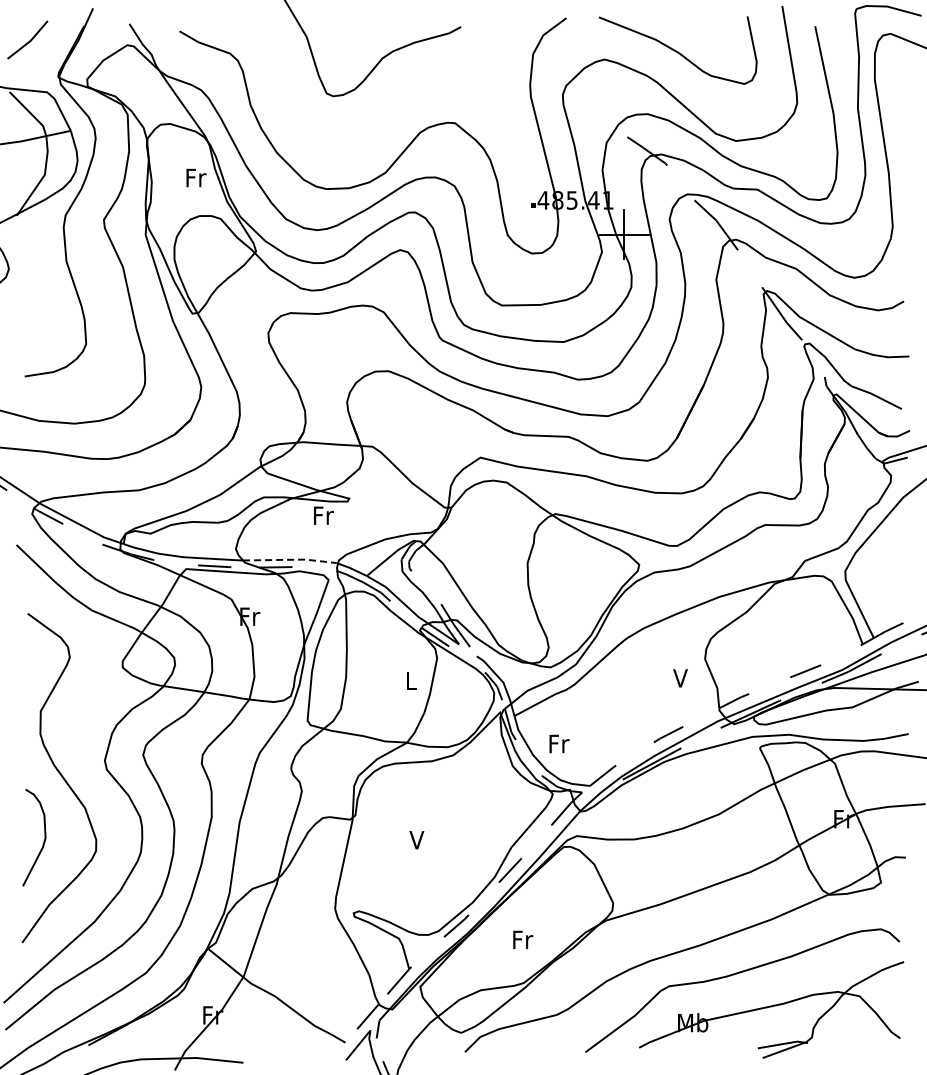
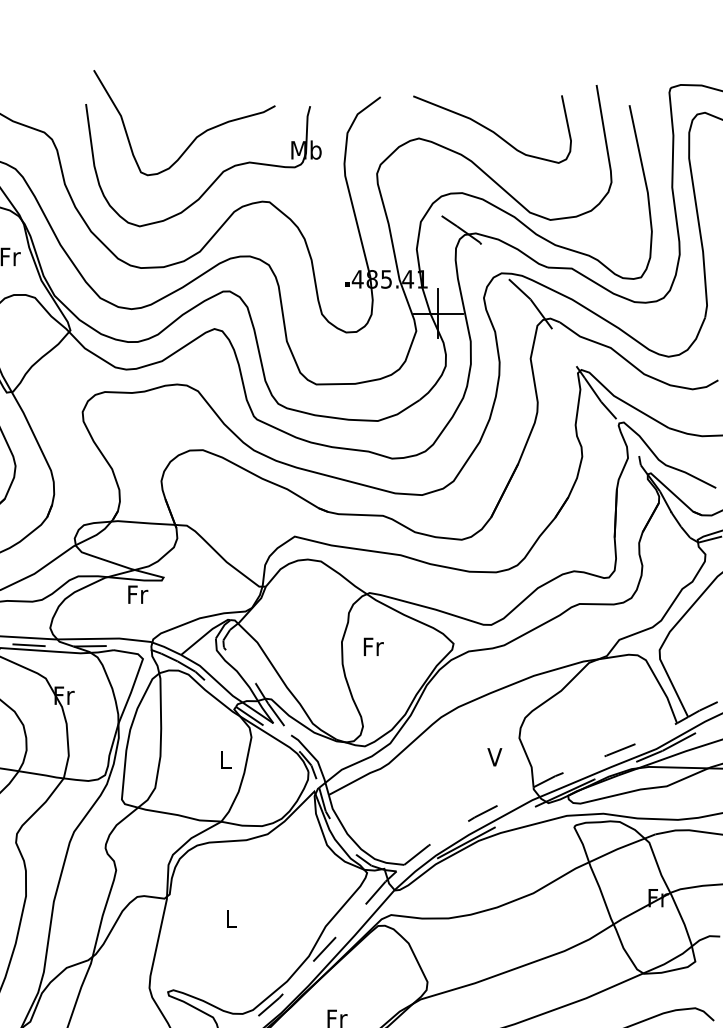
part: (401, 99) -> (215, 178), added
line: (292, 559) -> (106, 638), dashed -> solid
text: (559, 743) -> (373, 646), moved
text: (416, 840) -> (230, 919), V -> L

